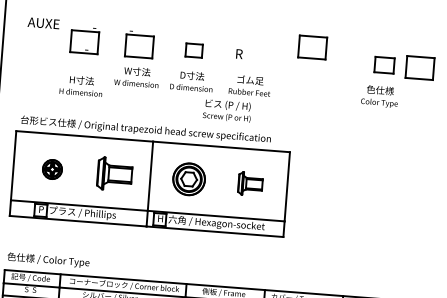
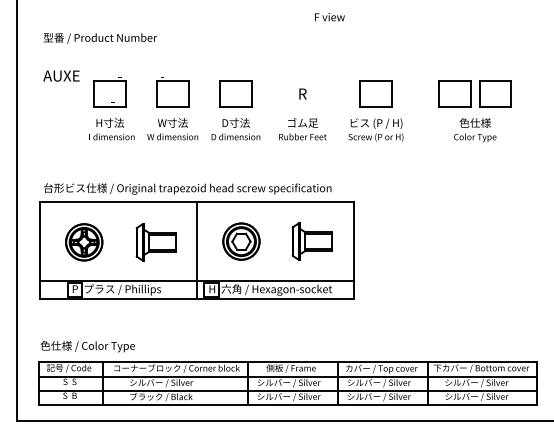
part: (312, 47) -> (375, 93), moved
part: (193, 50) -> (235, 93), size x1.67
text: (239, 53) -> (302, 93), moved
part: (384, 64) -> (454, 93), size x1.43
text: (82, 86) -> (111, 129), moved
text: (380, 96) -> (475, 130), moved
text: (226, 110) -> (375, 129), moved
part: (52, 169) -> (84, 242), size x1.67
part: (250, 183) -> (311, 241), size x1.43

